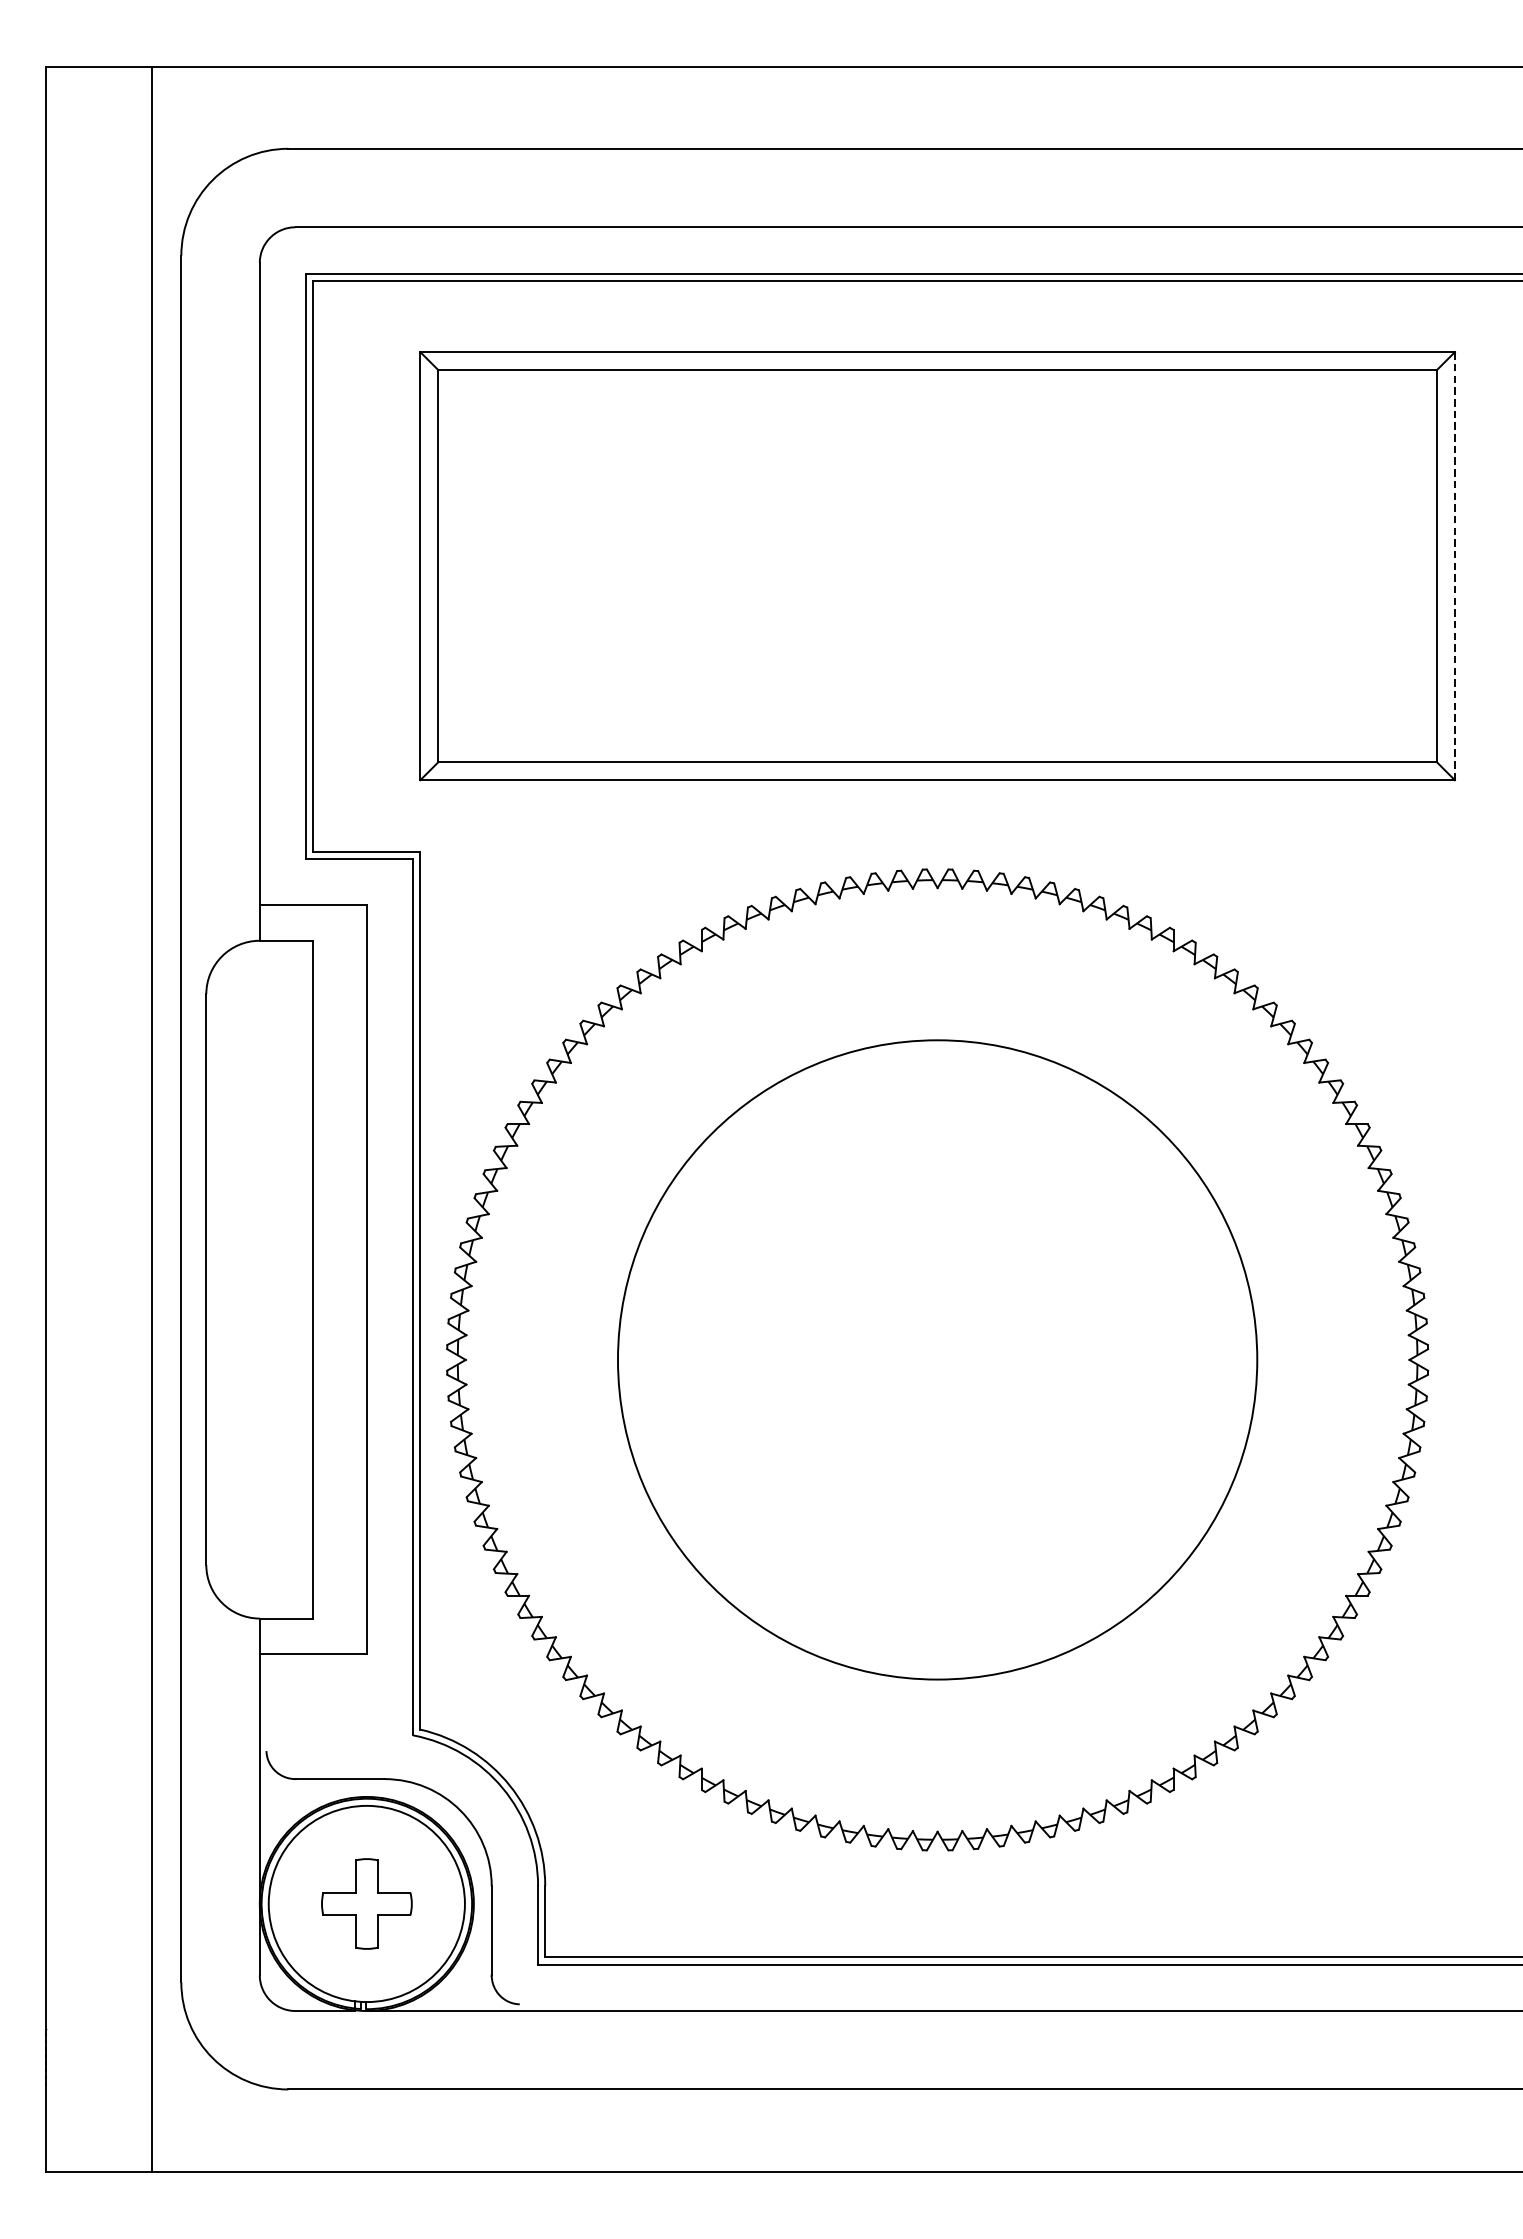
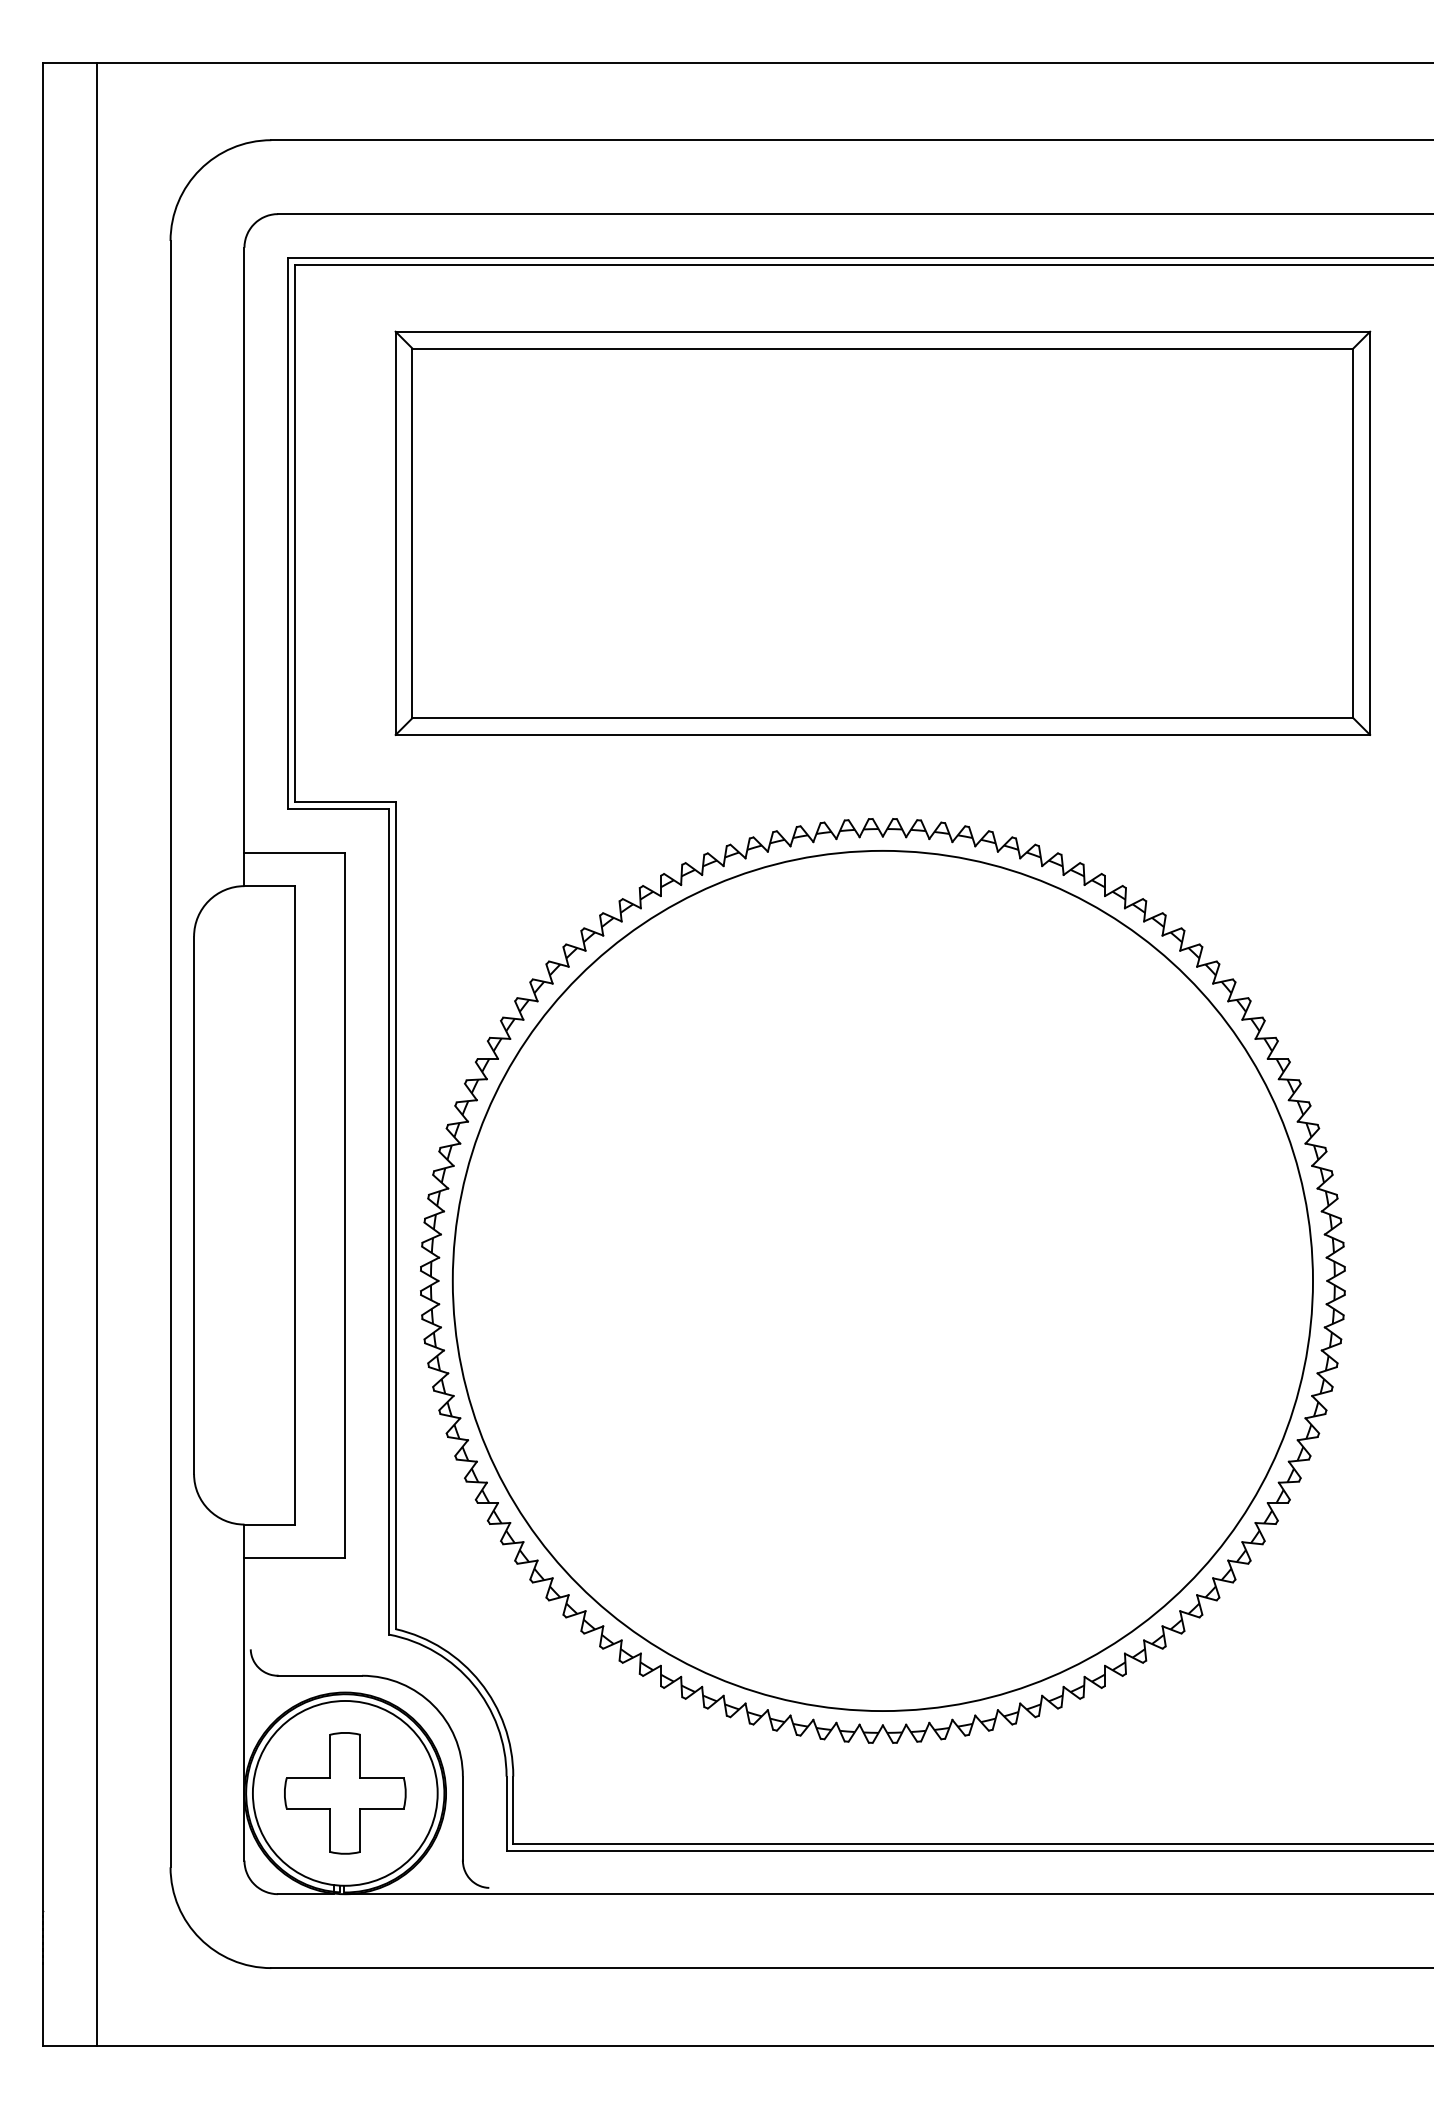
line: (1455, 566) -> (1370, 533), dashed -> solid
line: (151, 1119) -> (96, 1054), moved
circle: (937, 1359) -> (882, 1280), size x1.43
part: (367, 1904) -> (345, 1793), size x1.43

